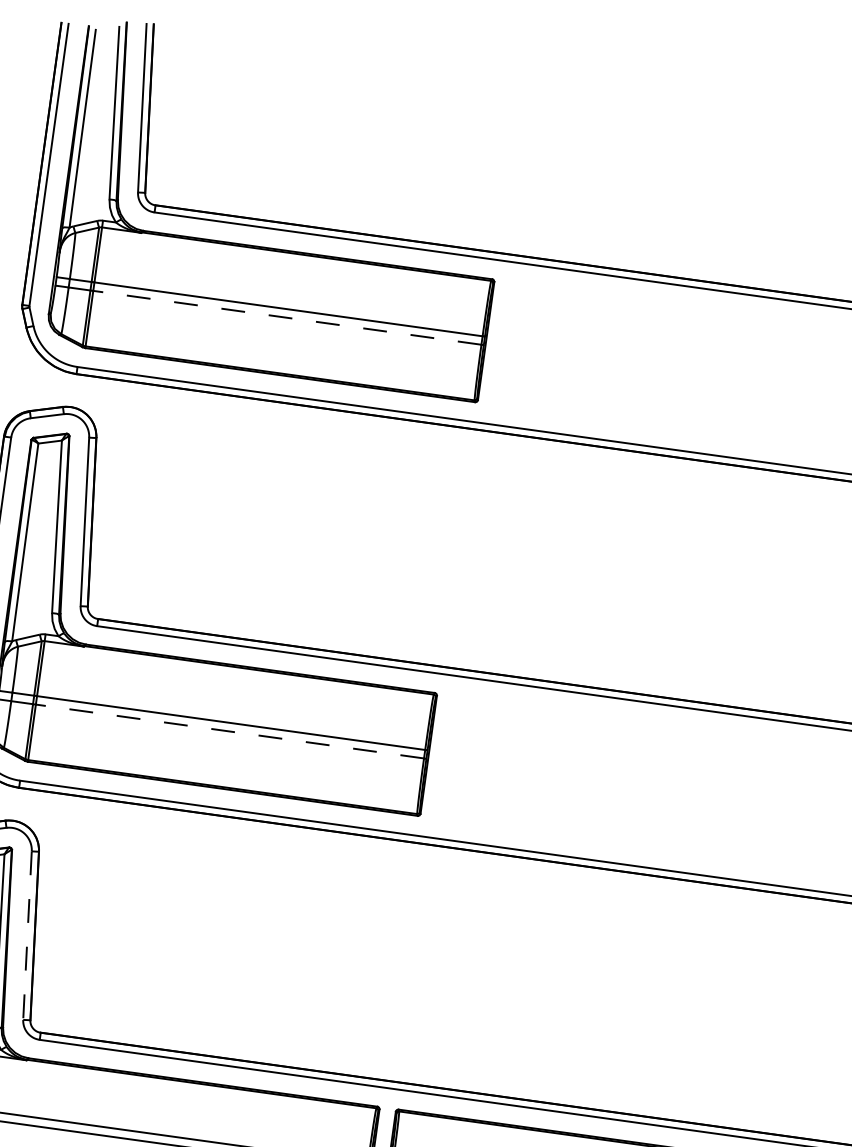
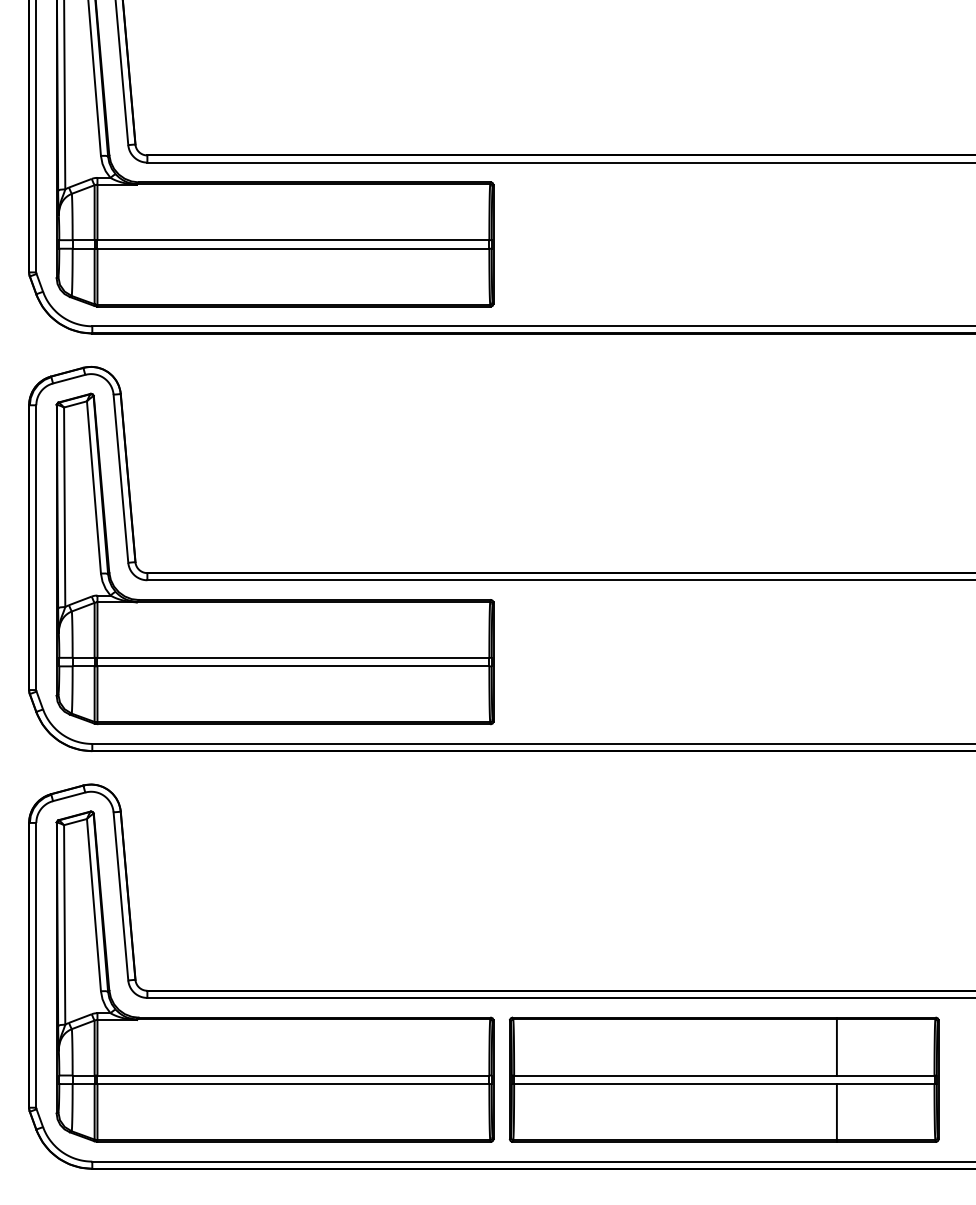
line: (287, 317) -> (293, 248), dashed -> solid
line: (230, 731) -> (293, 666), dashed -> solid
line: (27, 935) -> (120, 896), dashed -> solid

